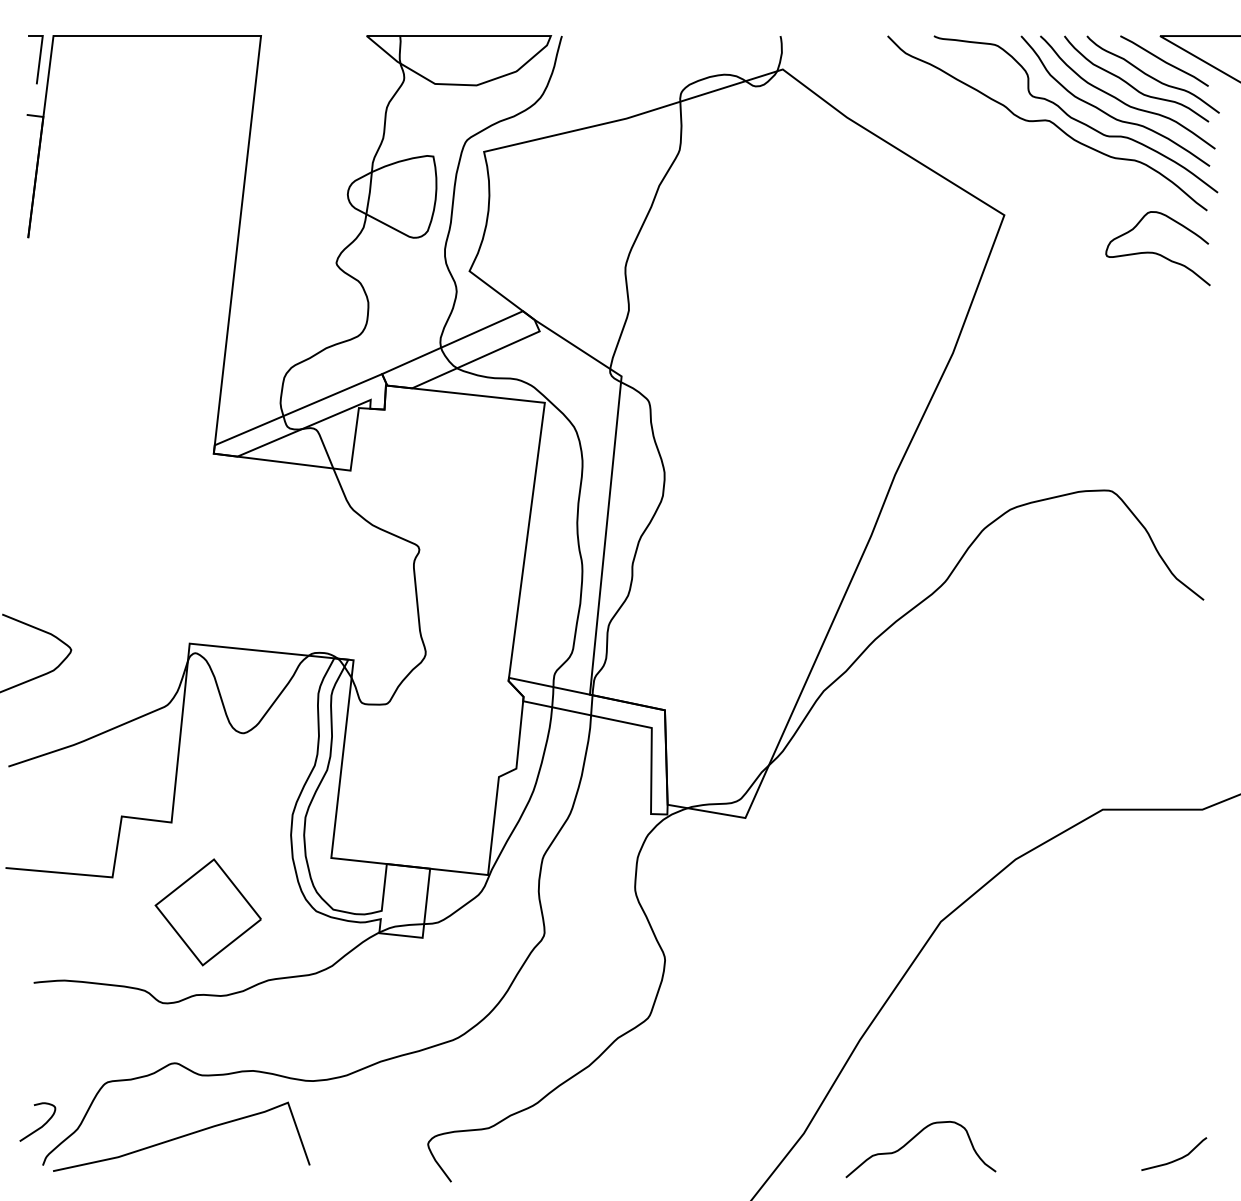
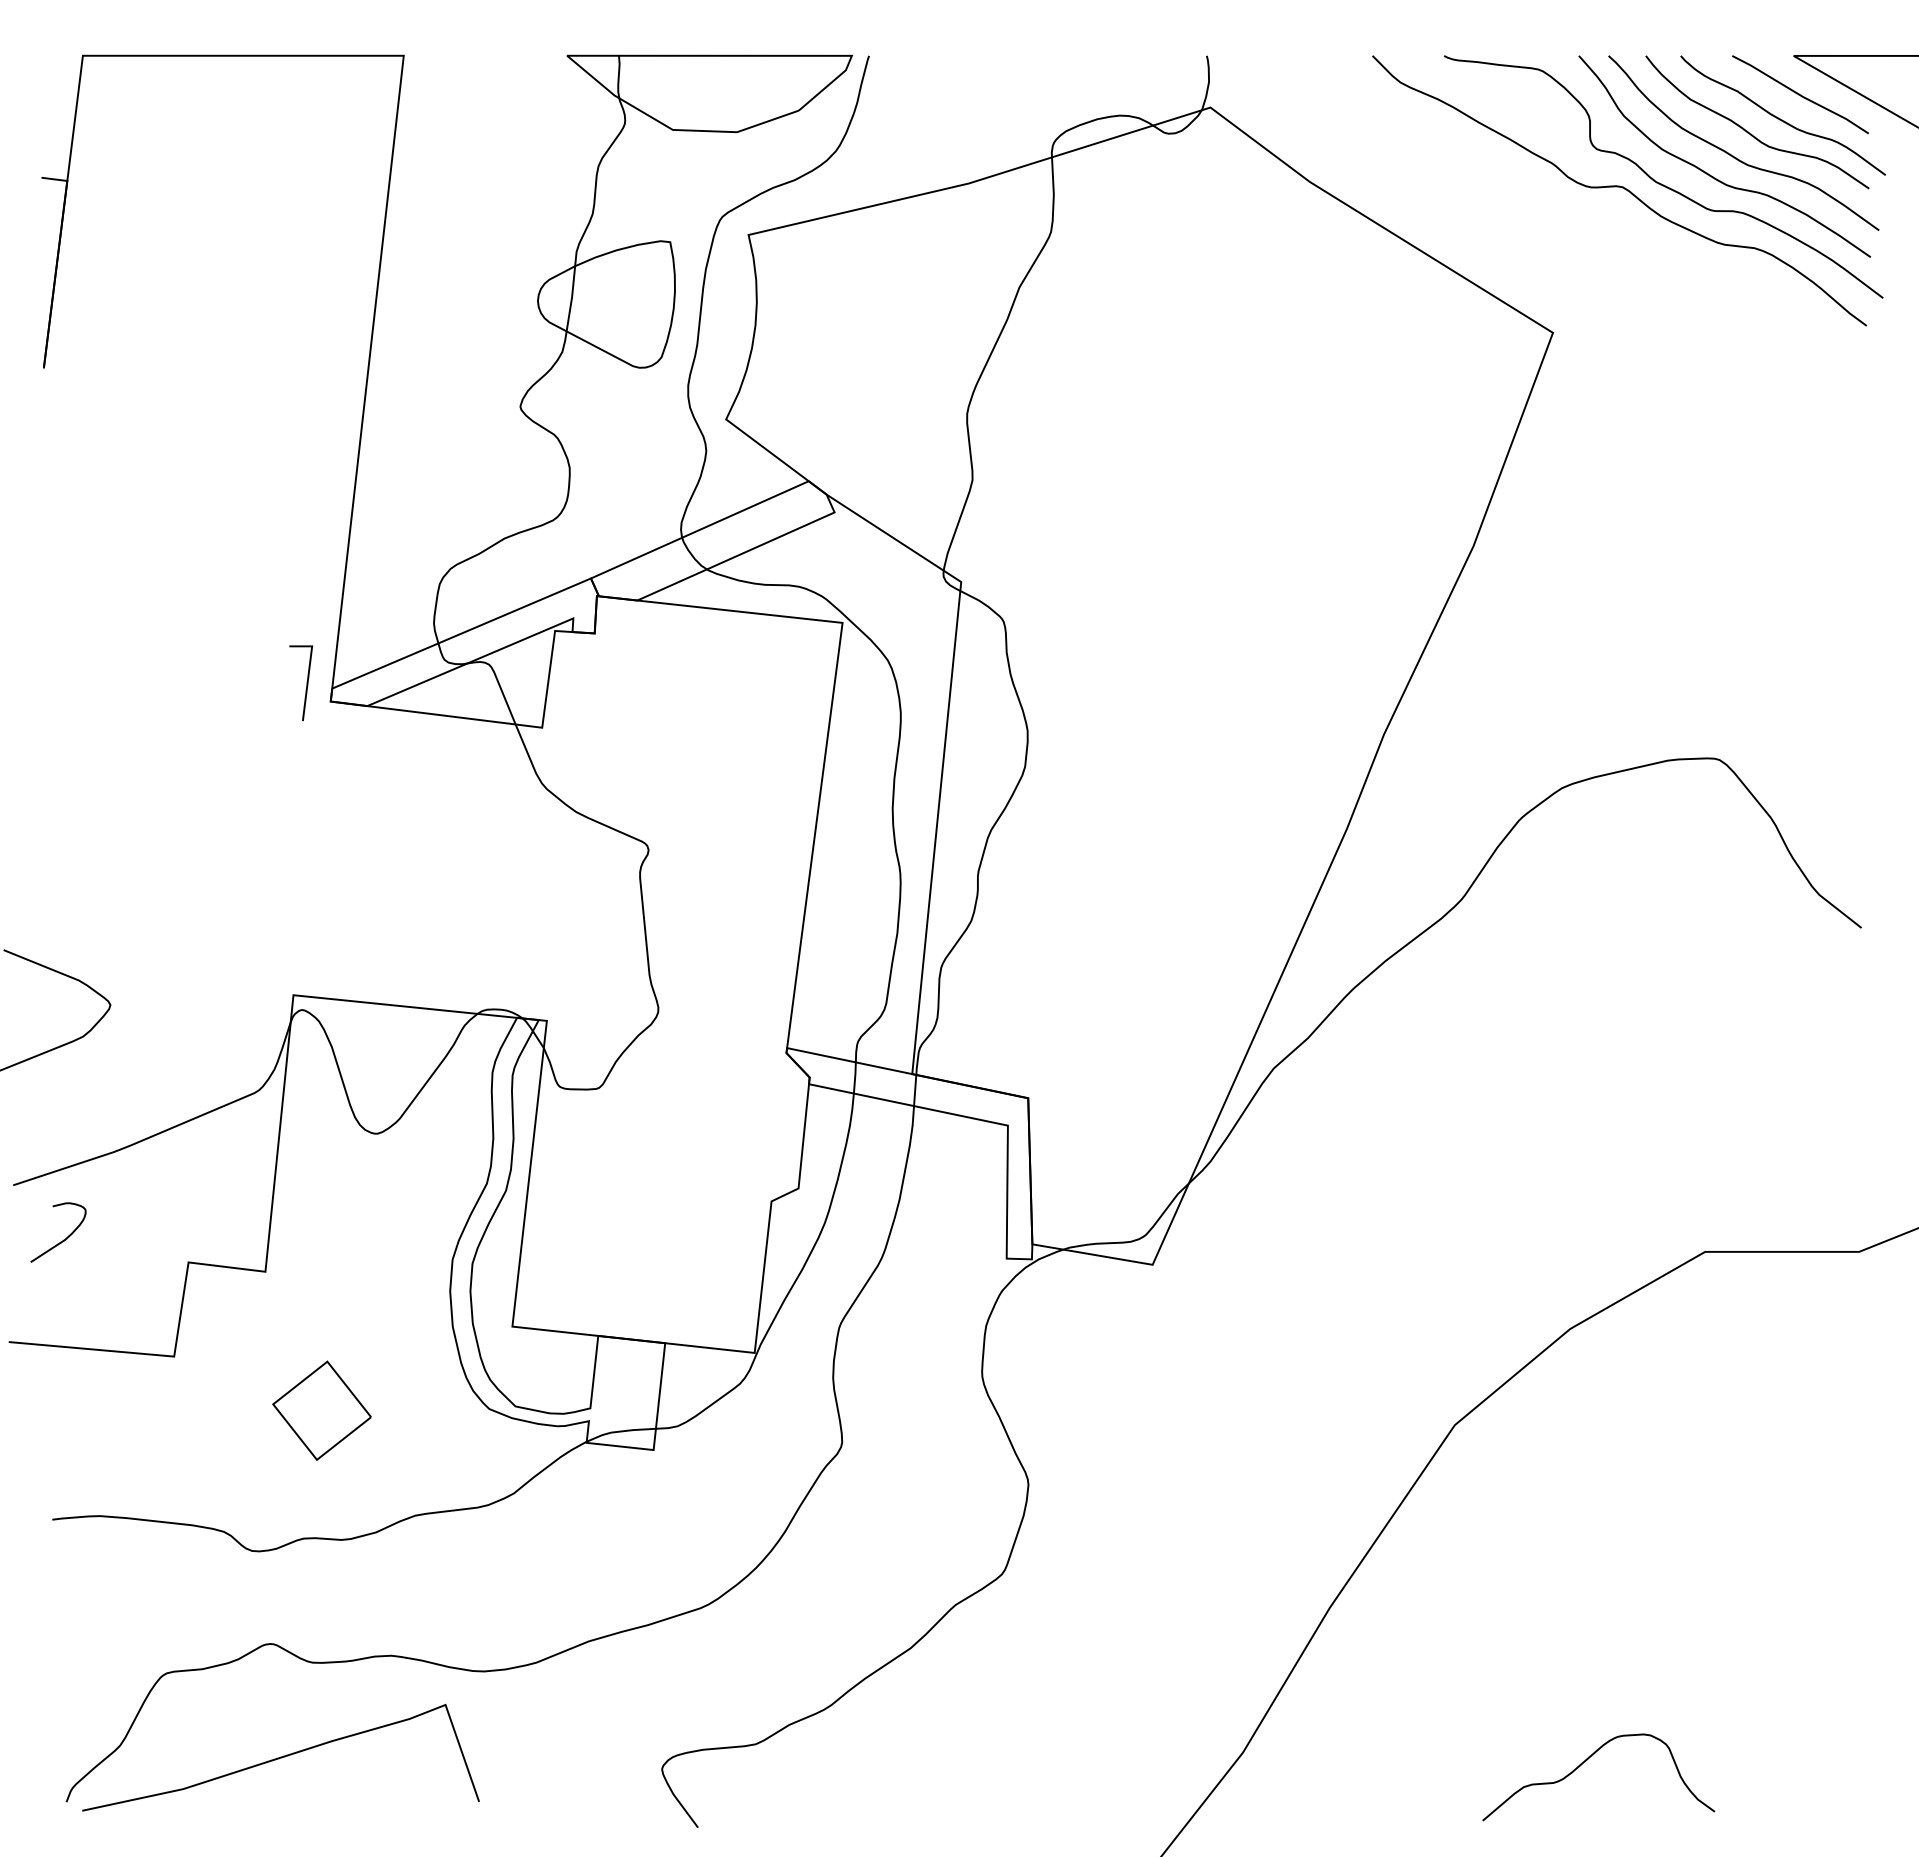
line: (38, 60) -> (305, 684), moved
curve: (1156, 252) -> (1788, 390), removed
part: (207, 912) -> (321, 1410), size x0.6
curve: (40, 1126) -> (62, 1239), moved
curve: (913, 1139) -> (1587, 1761), moved
curve: (1177, 1158) -> (1820, 1791), removed

